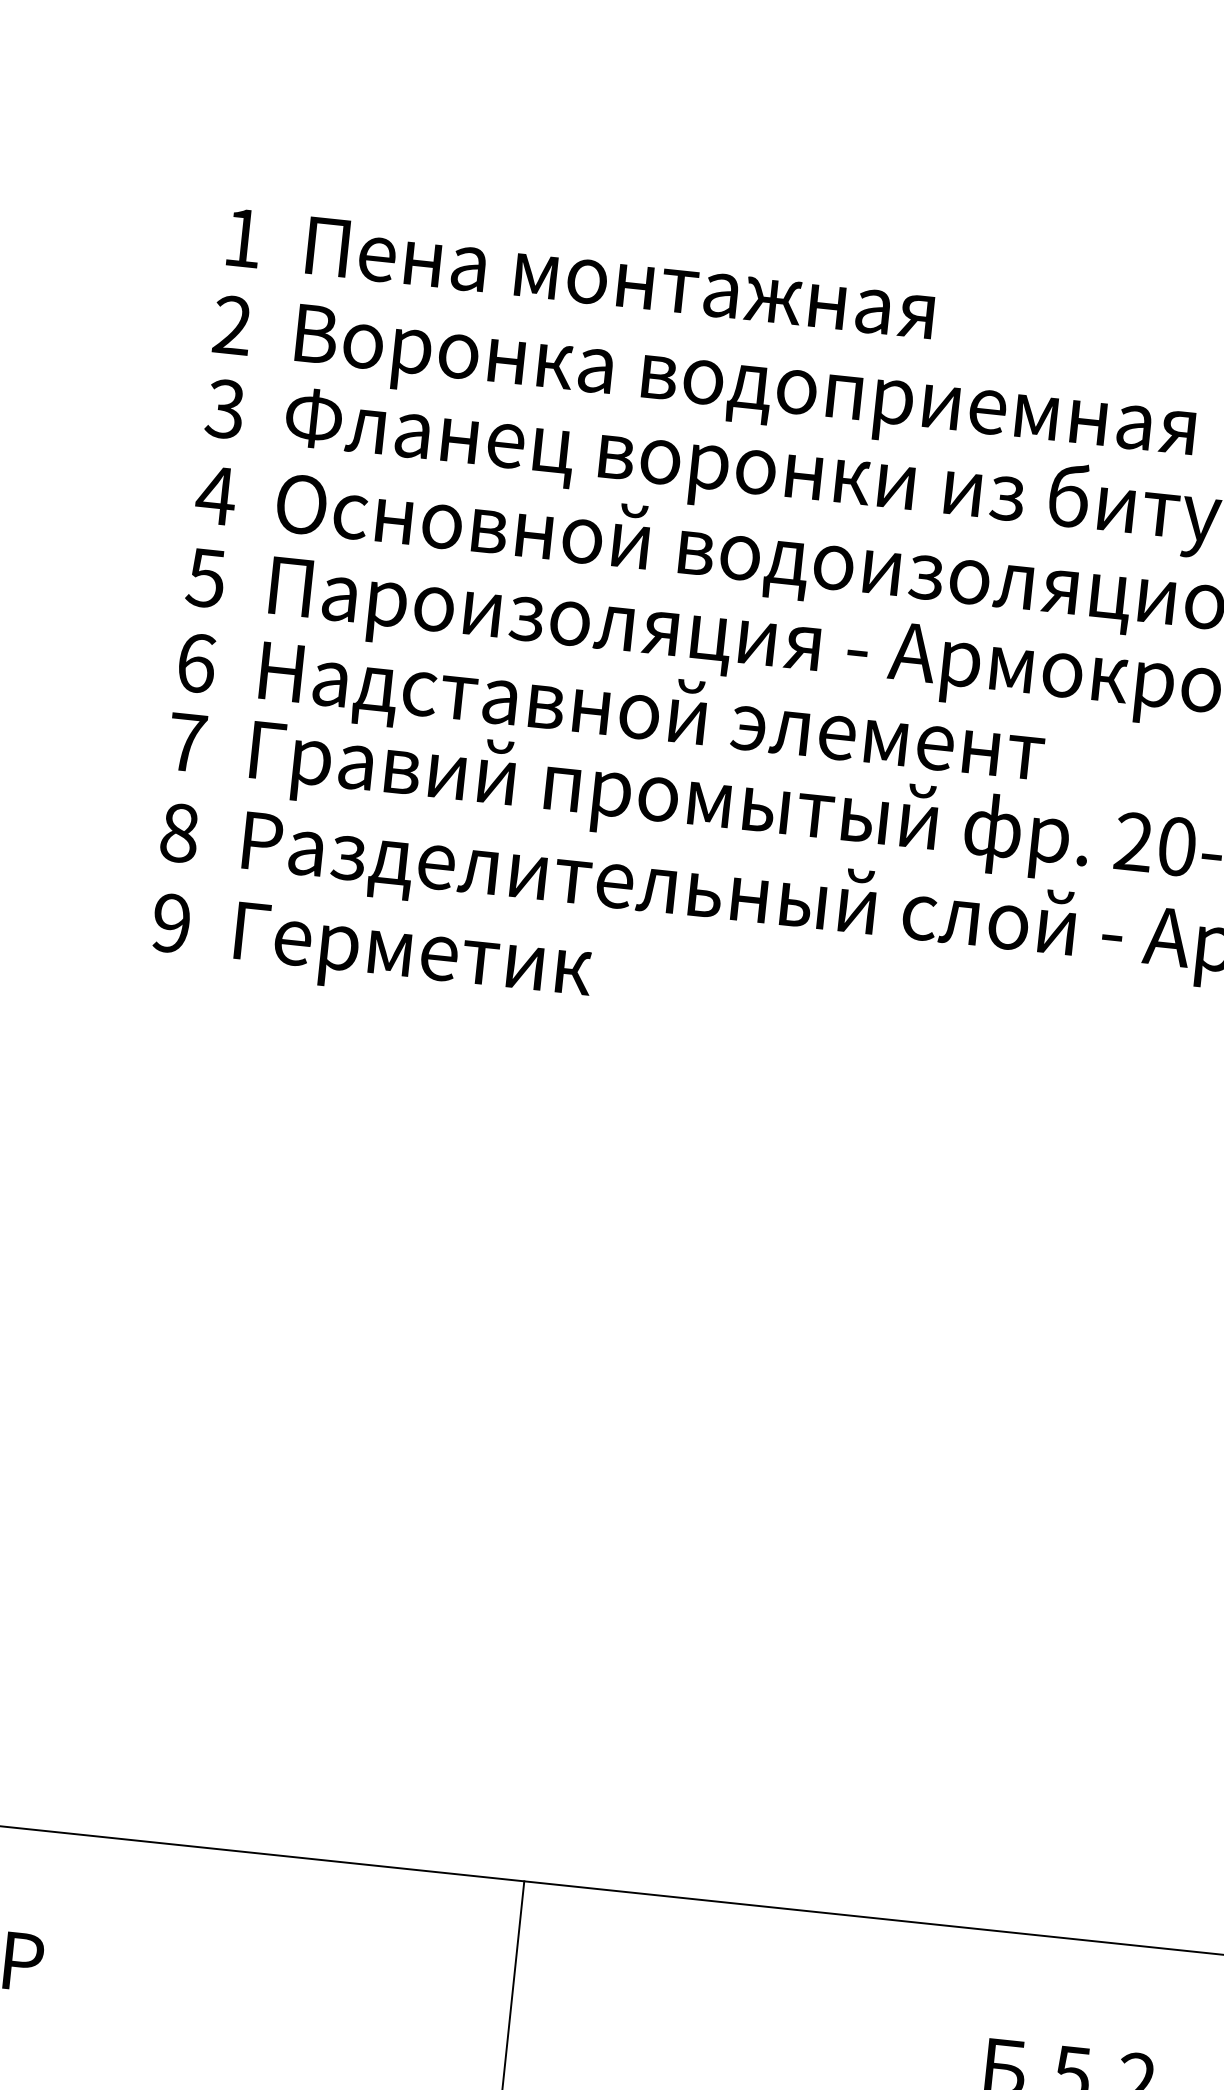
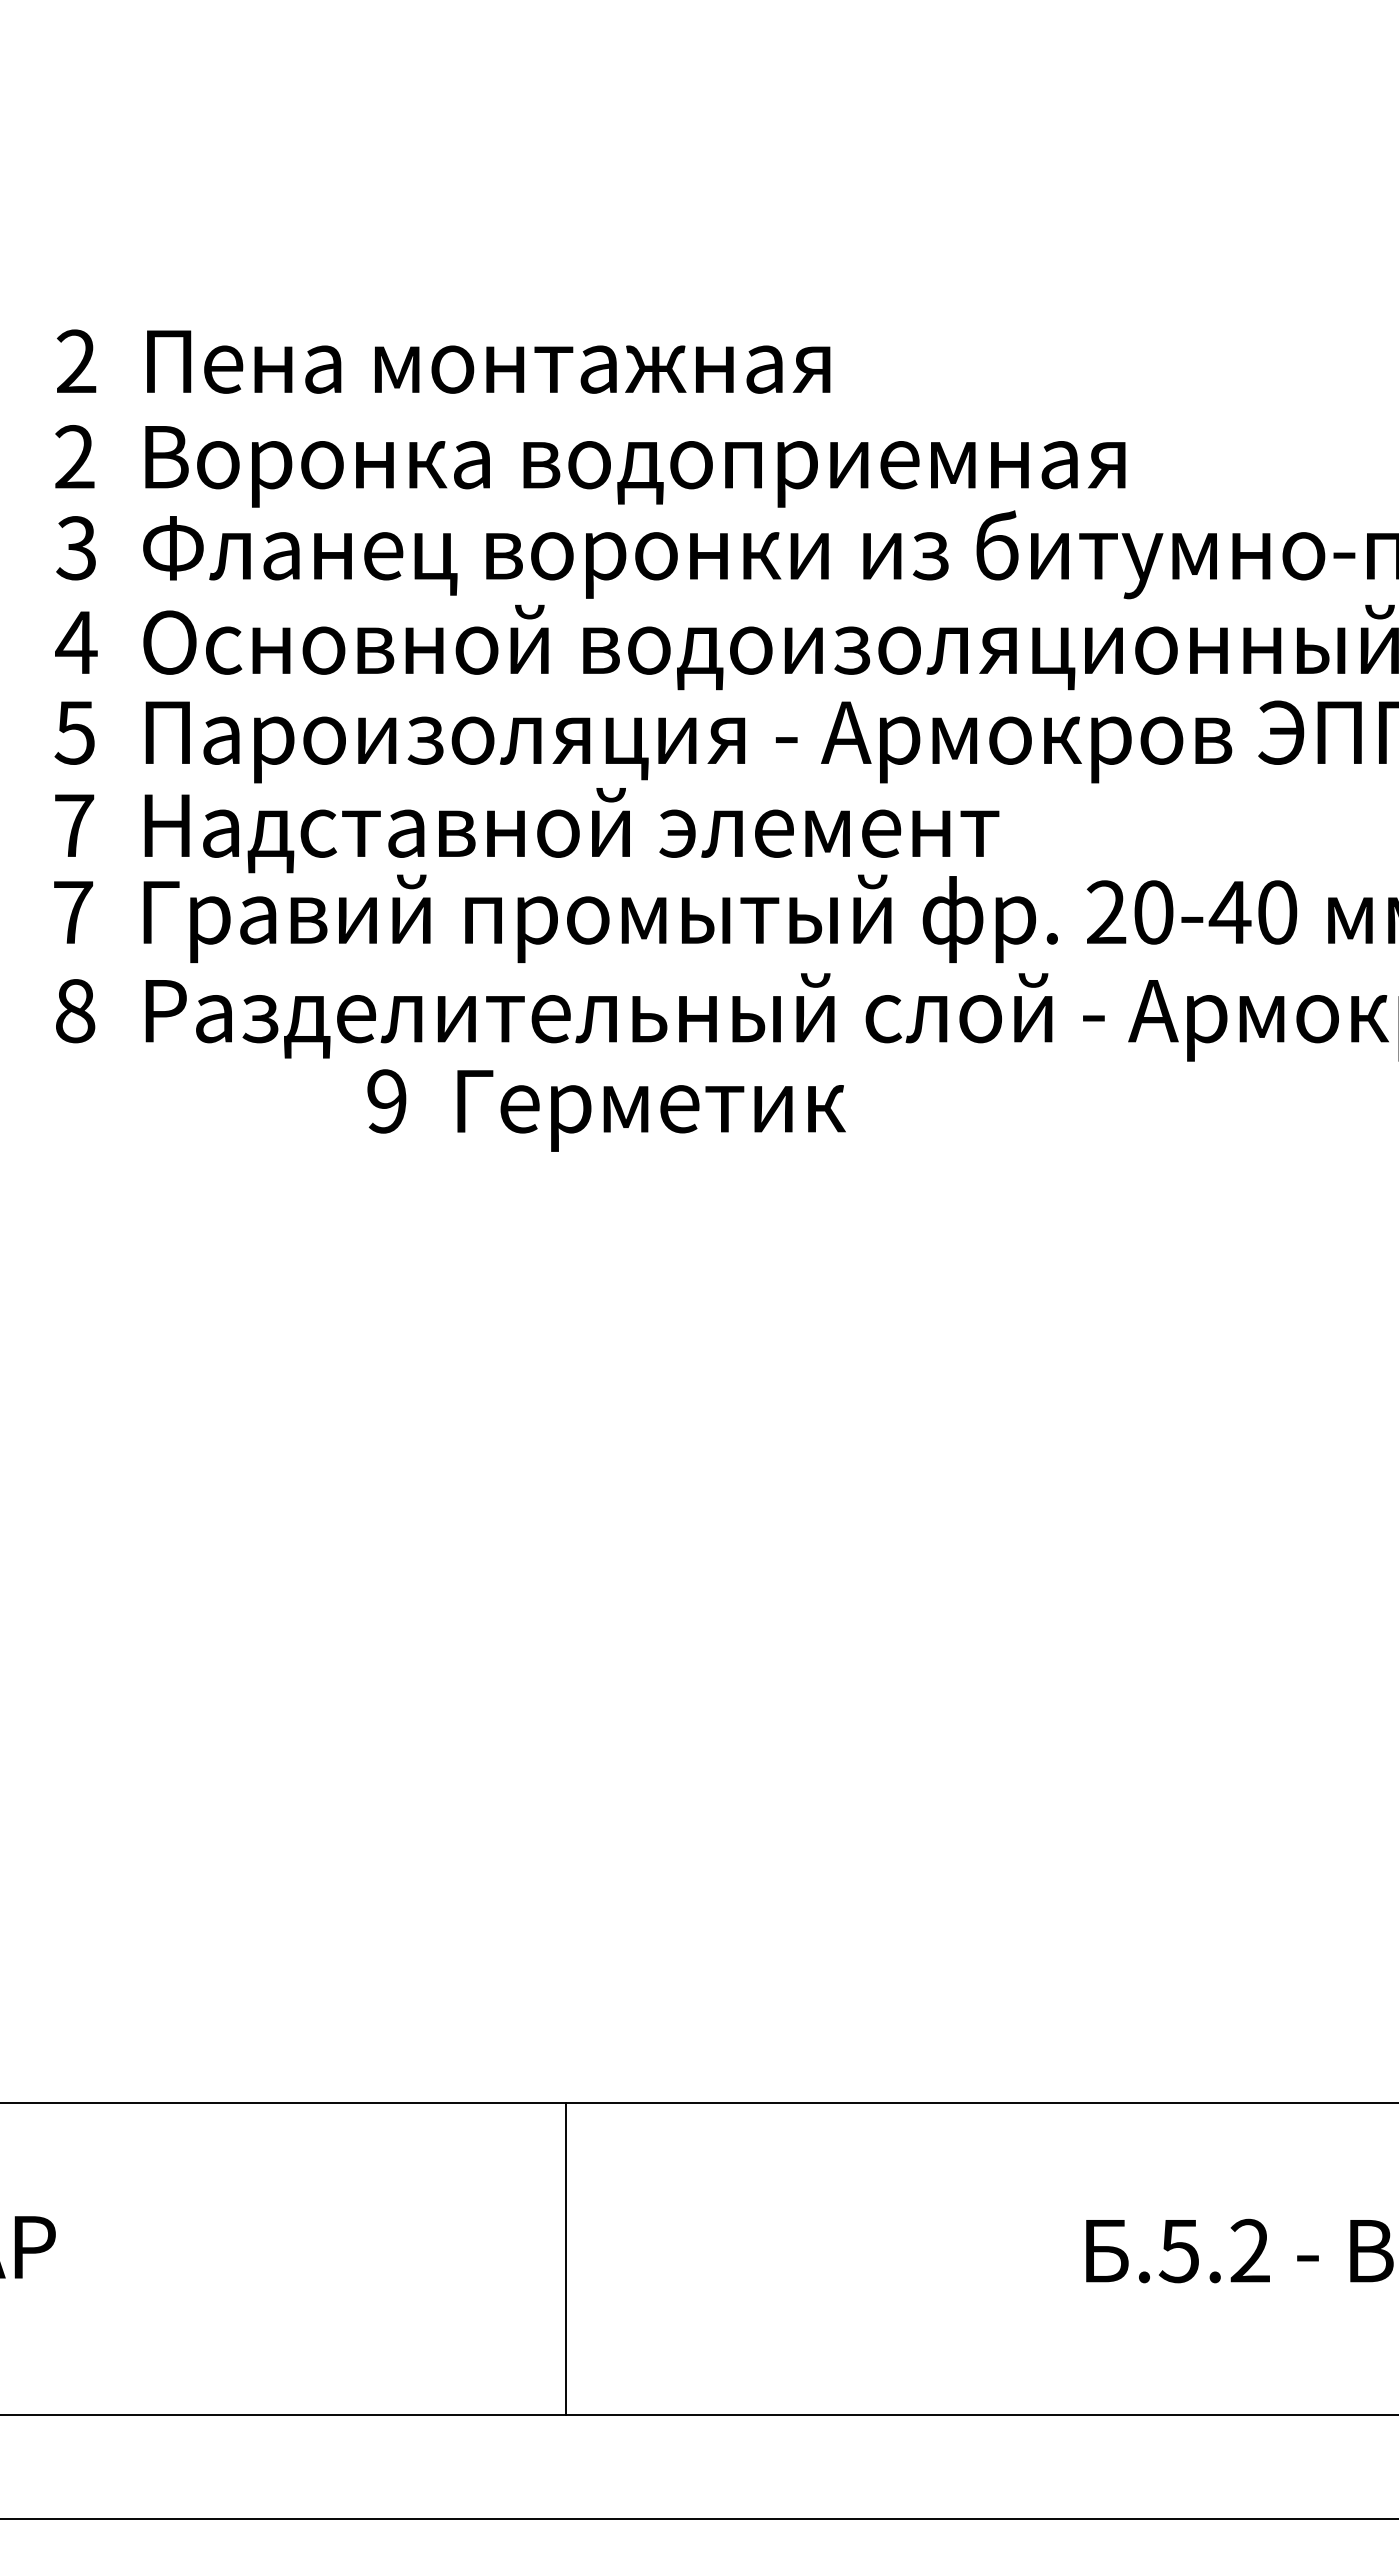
text: (243, 237) -> (76, 360), 1 -> 2
text: (196, 663) -> (74, 825), 6 -> 7
text: (371, 952) -> (606, 1110), moved

